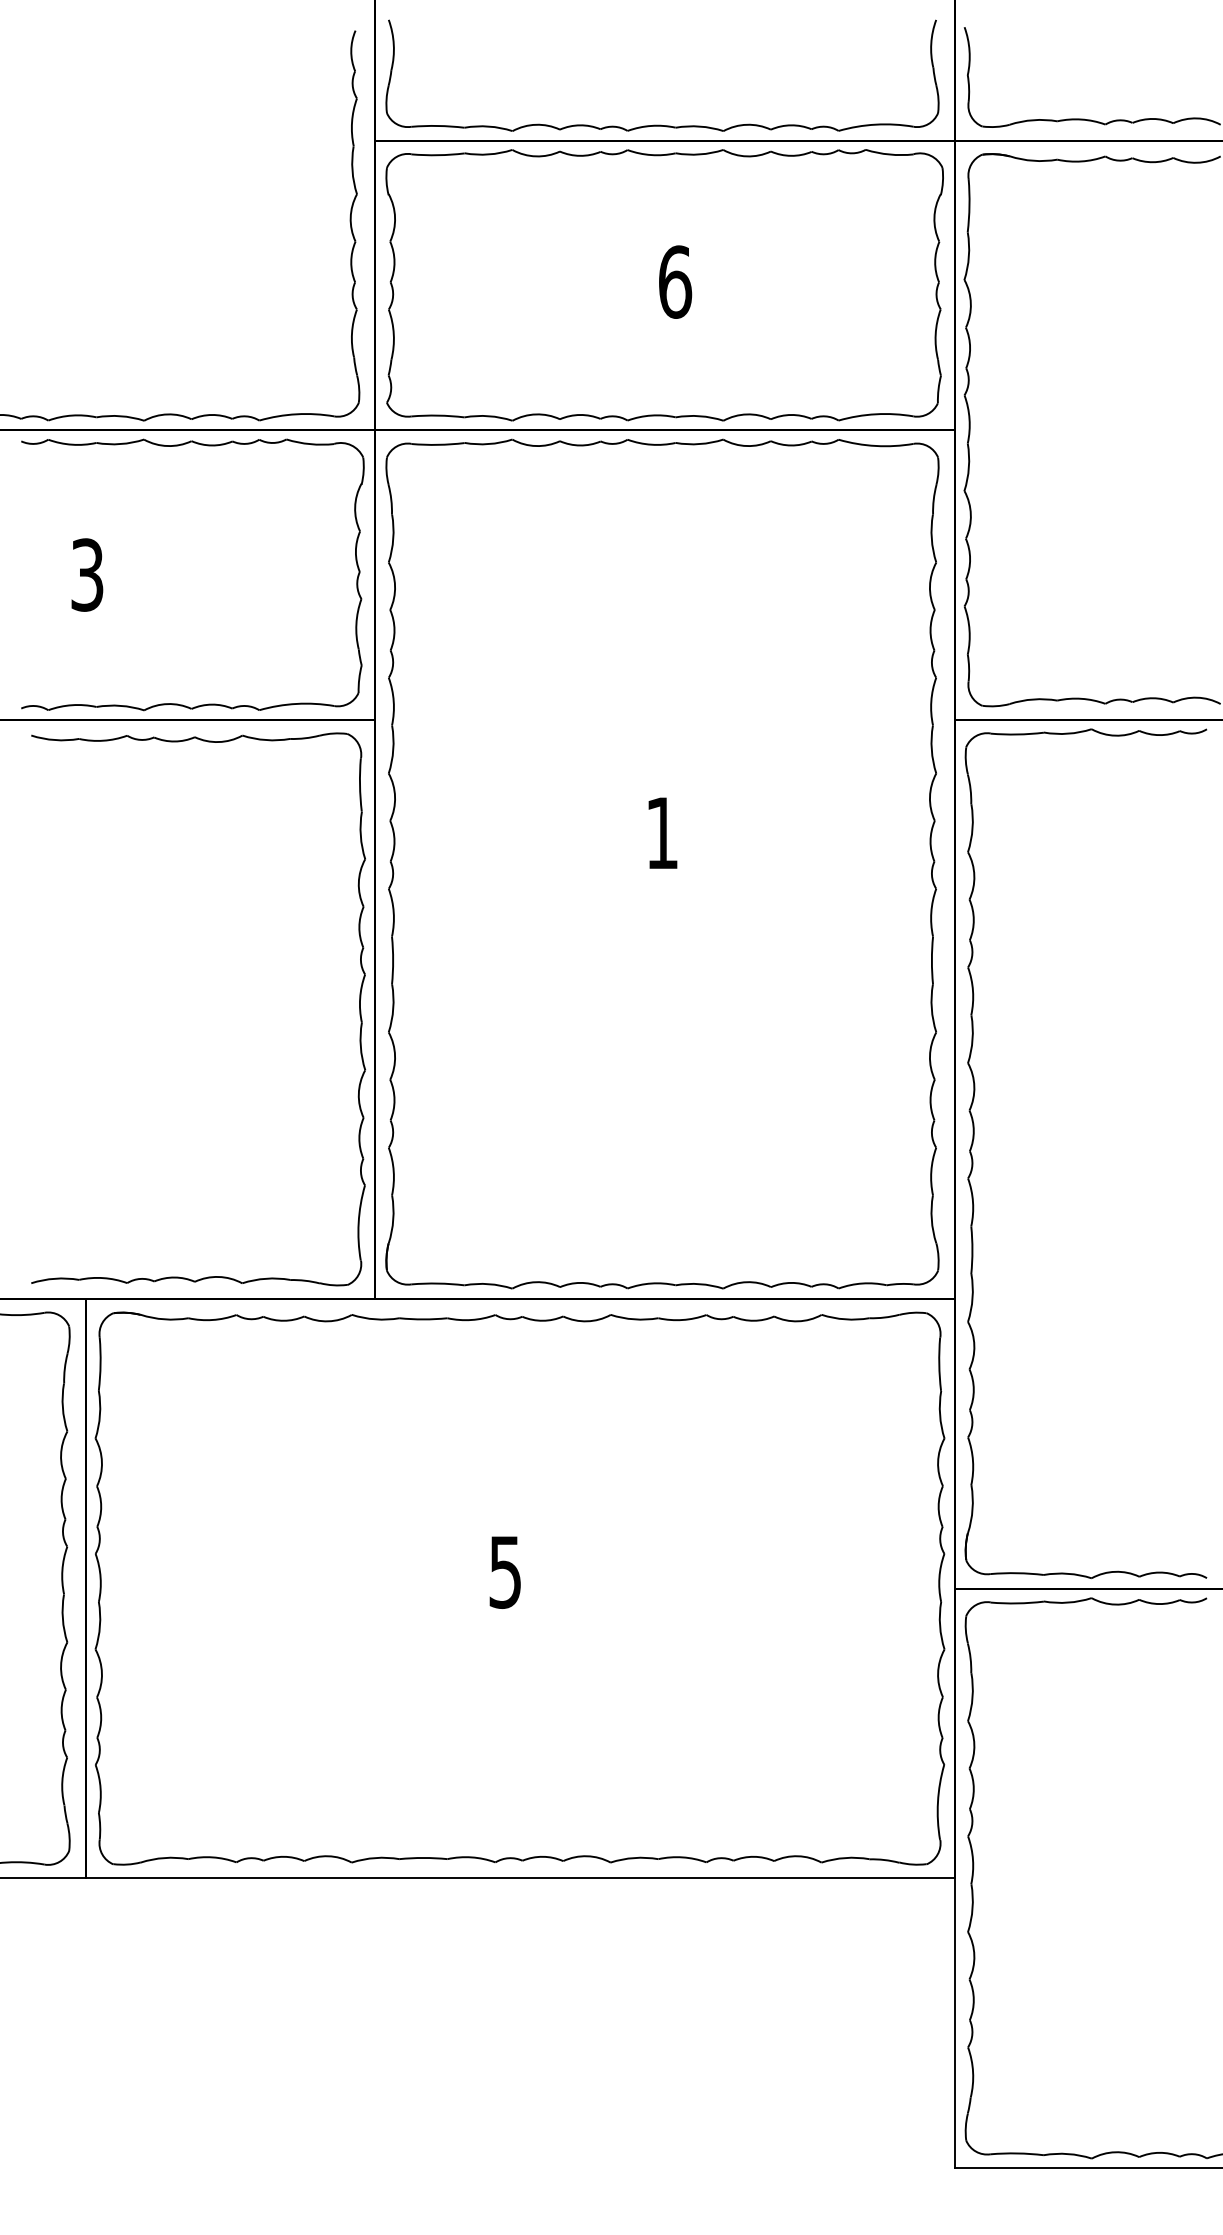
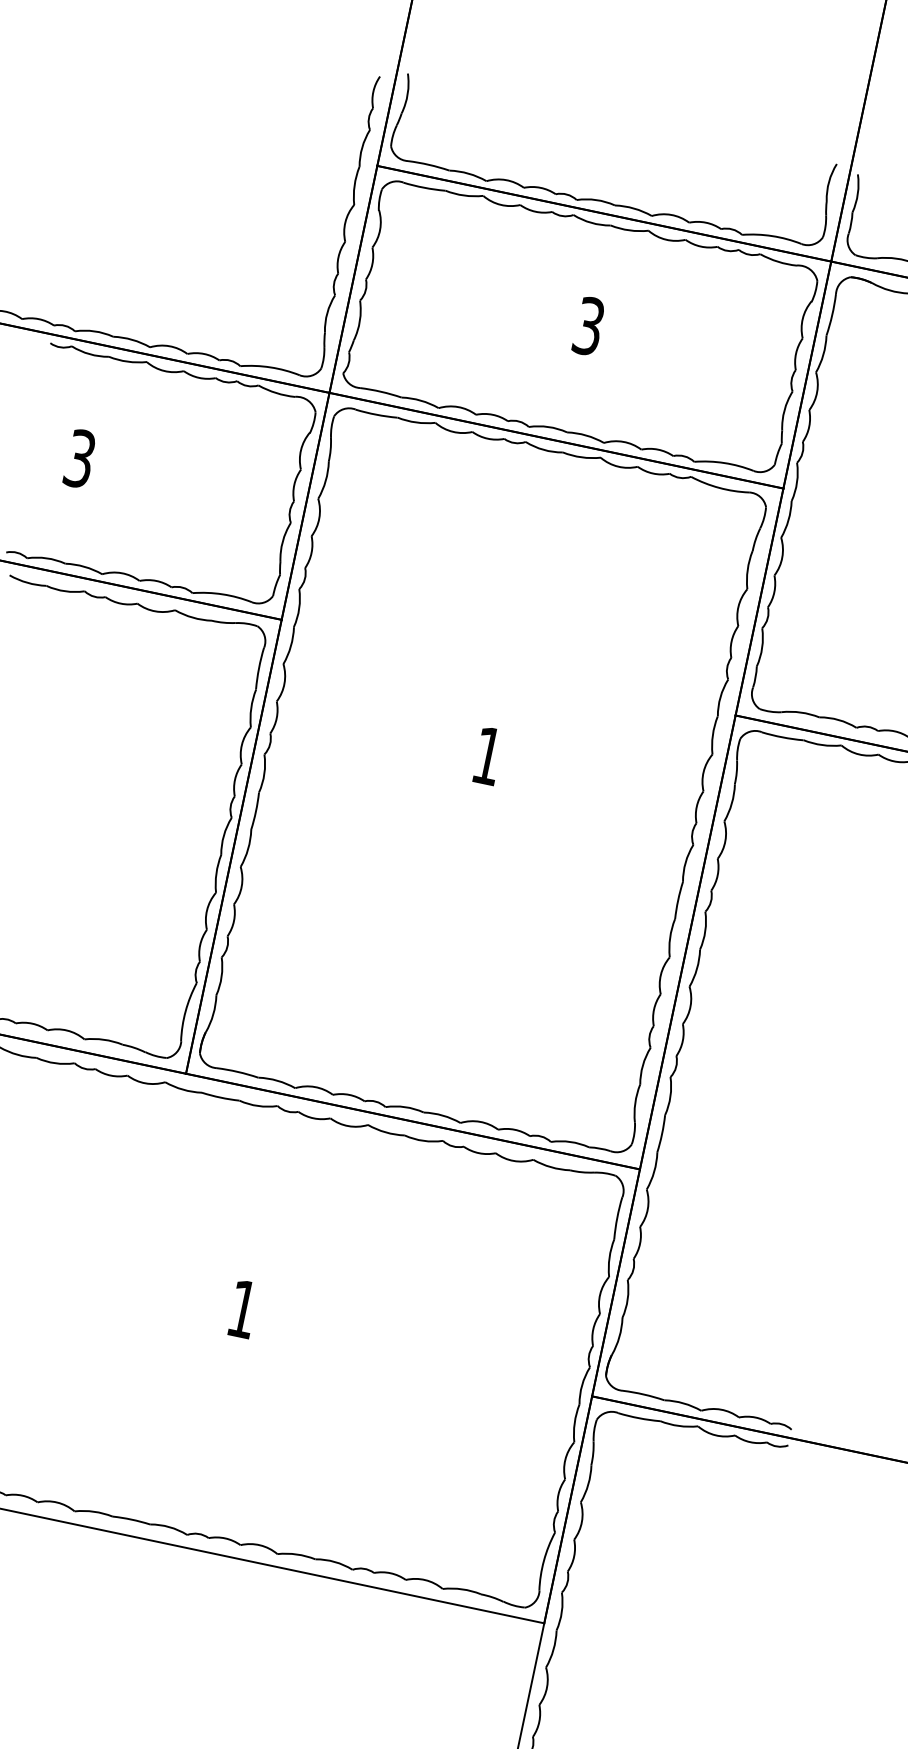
text: (675, 281) -> (589, 325), 6 -> 3
text: (504, 1572) -> (242, 1309), 5 -> 1

